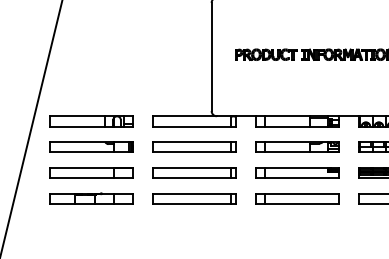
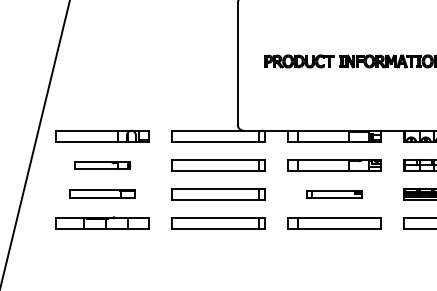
part: (91, 147) -> (102, 165), size x0.6
part: (91, 173) -> (102, 194), size x0.7
part: (297, 173) -> (334, 194), size x0.6

